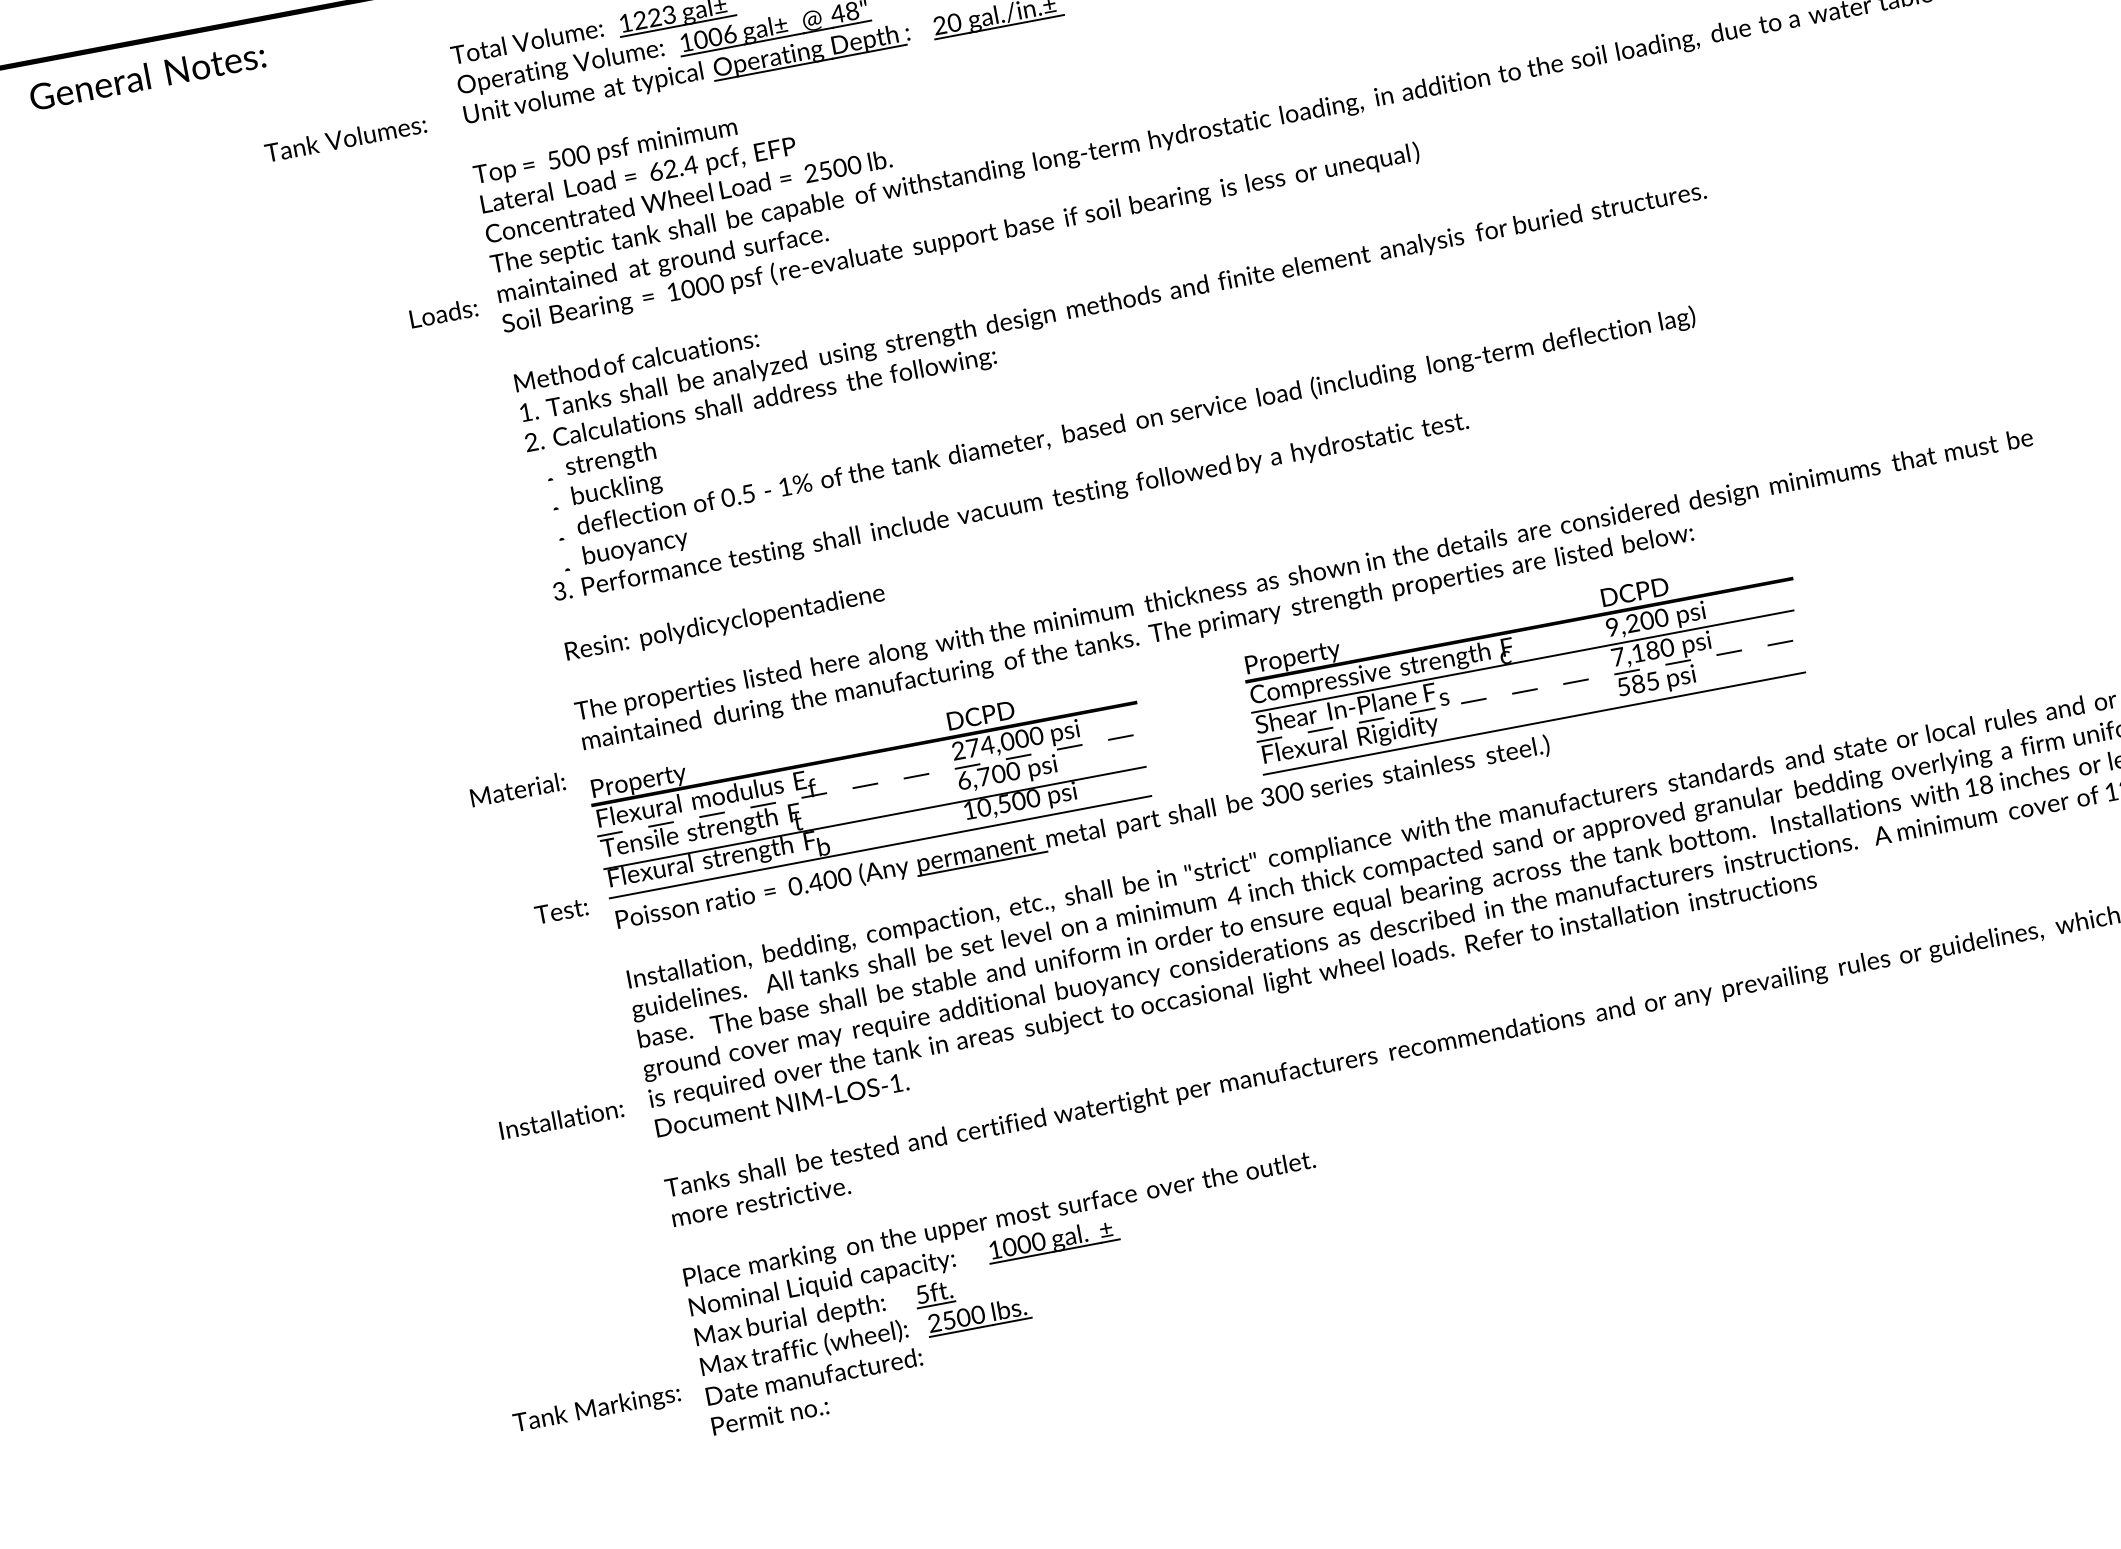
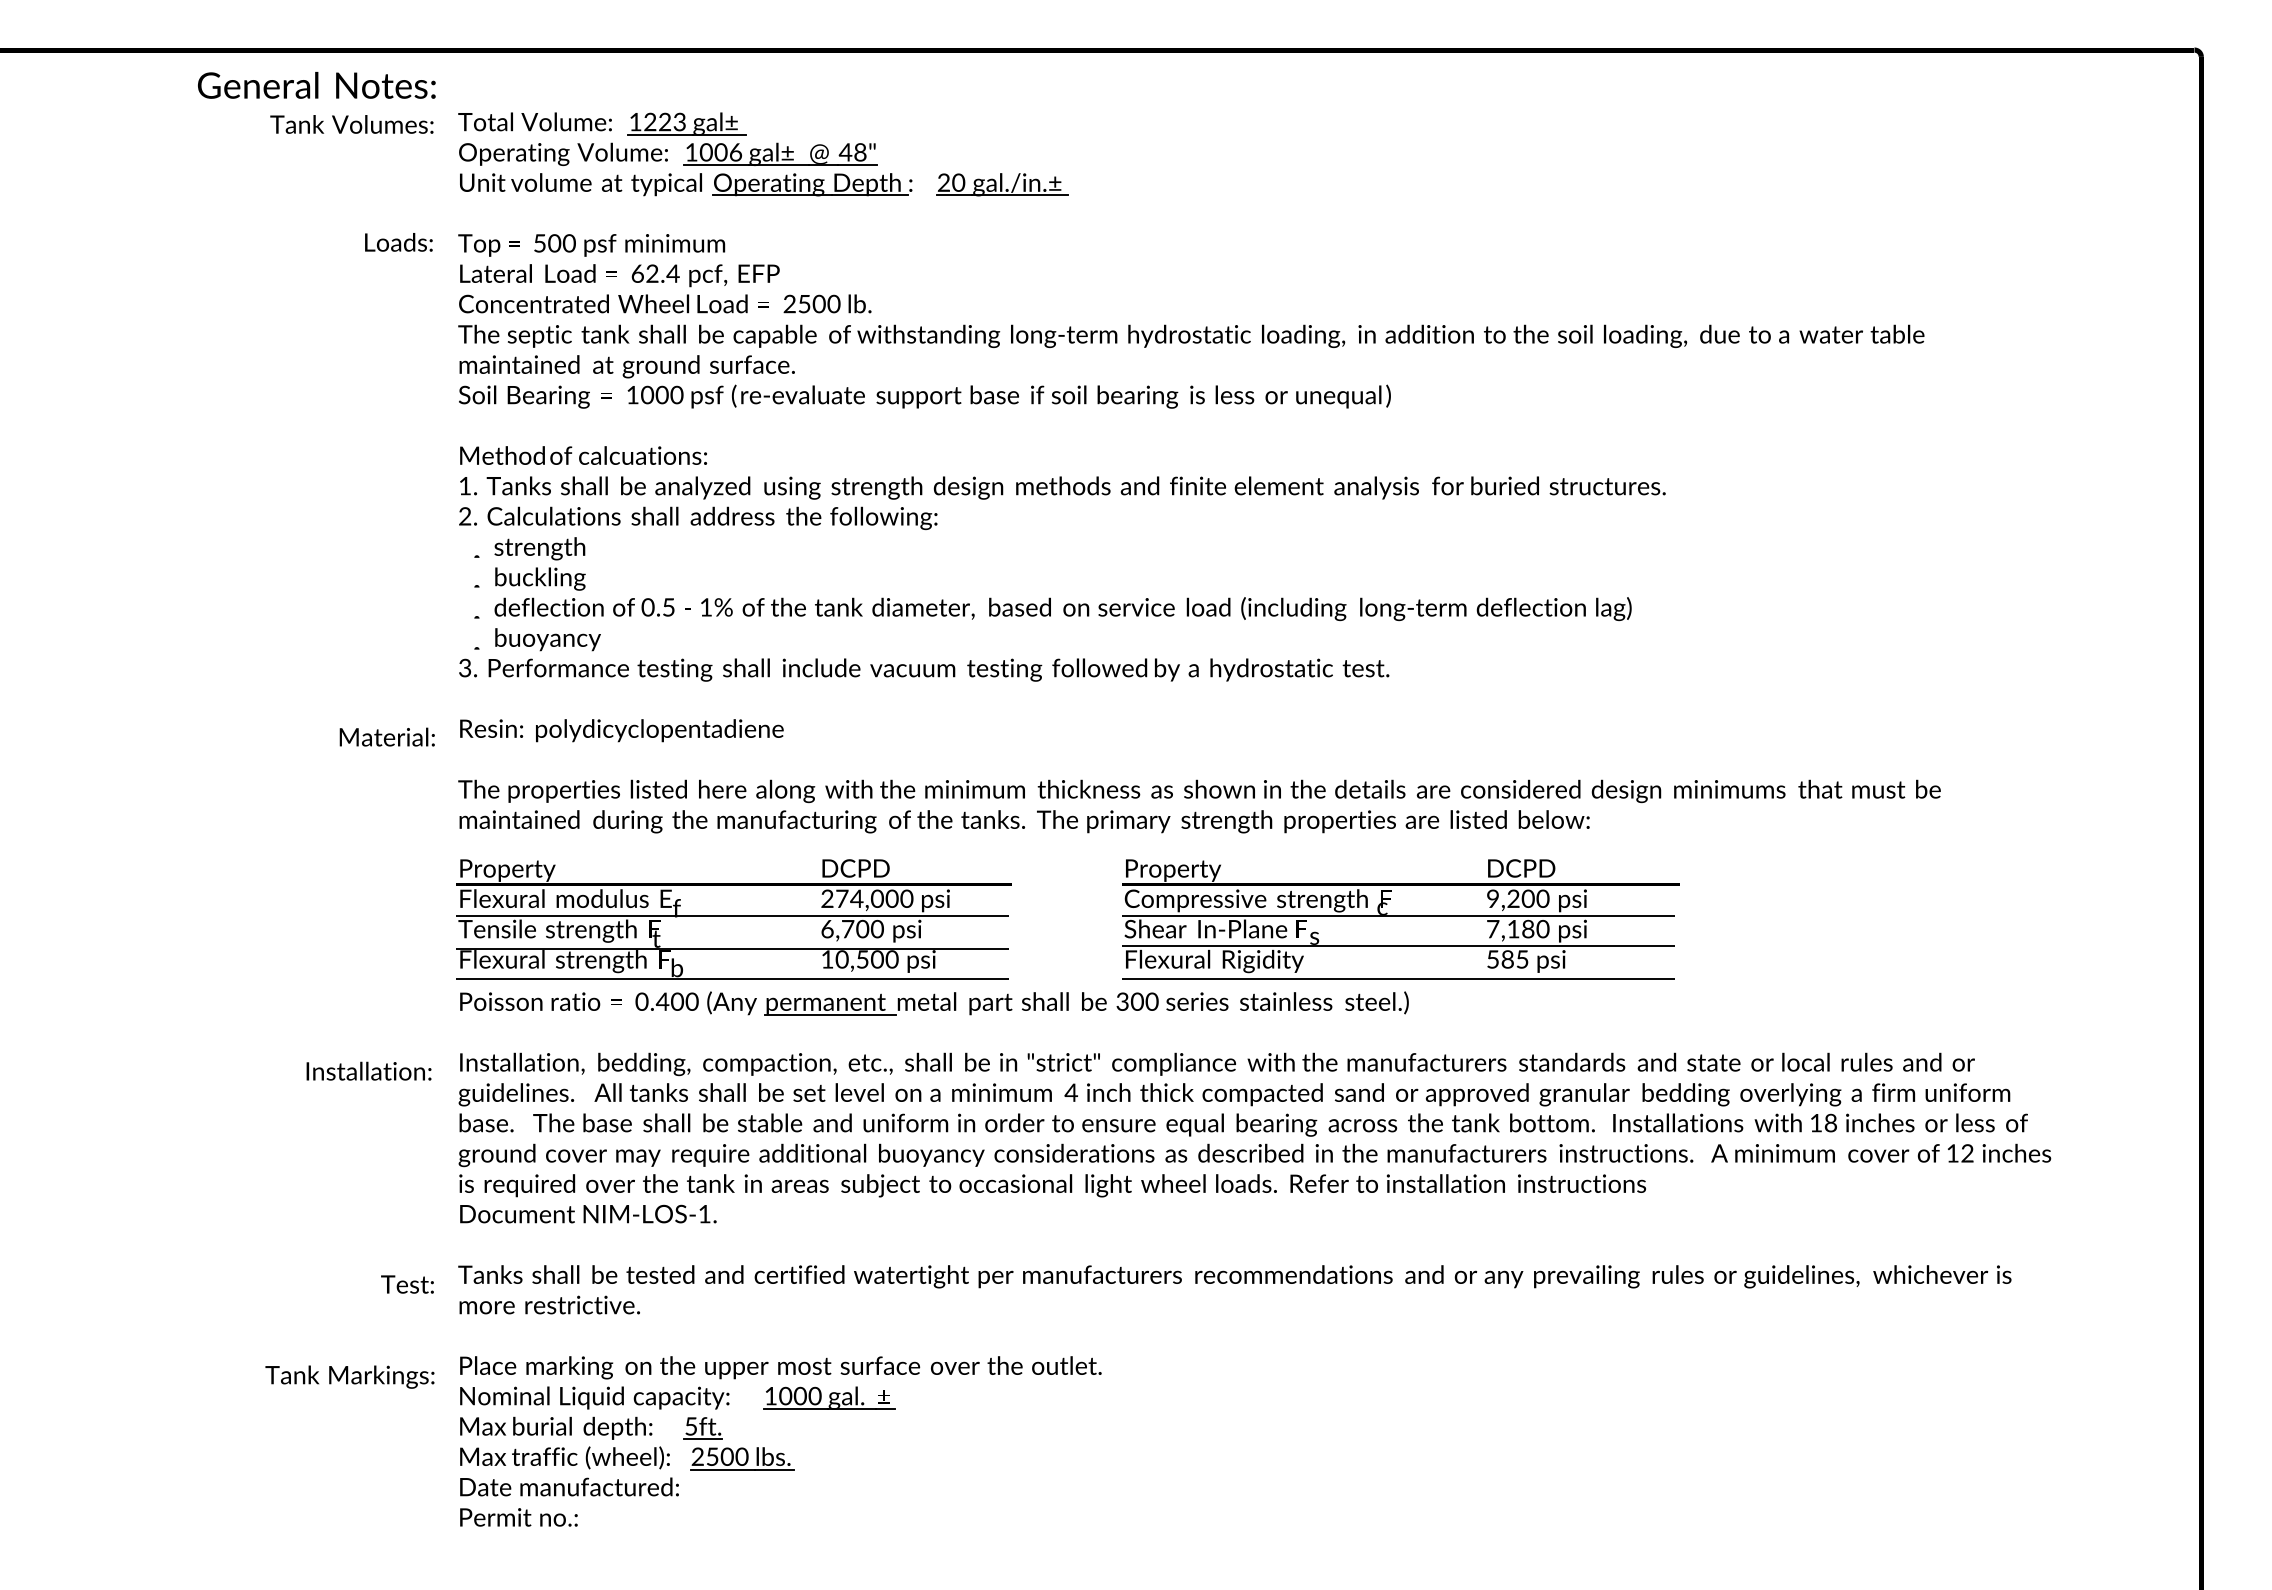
text: (147, 76) -> (316, 85), moved
text: (345, 138) -> (351, 124), moved
text: (443, 313) -> (398, 242), moved
line: (1528, 690) -> (1398, 945), dashed -> solid
line: (869, 785) -> (733, 916), dashed -> solid
text: (516, 789) -> (386, 736), moved
text: (561, 910) -> (407, 1284), moved
text: (560, 1118) -> (368, 1070), moved
text: (596, 1409) -> (349, 1376), moved

